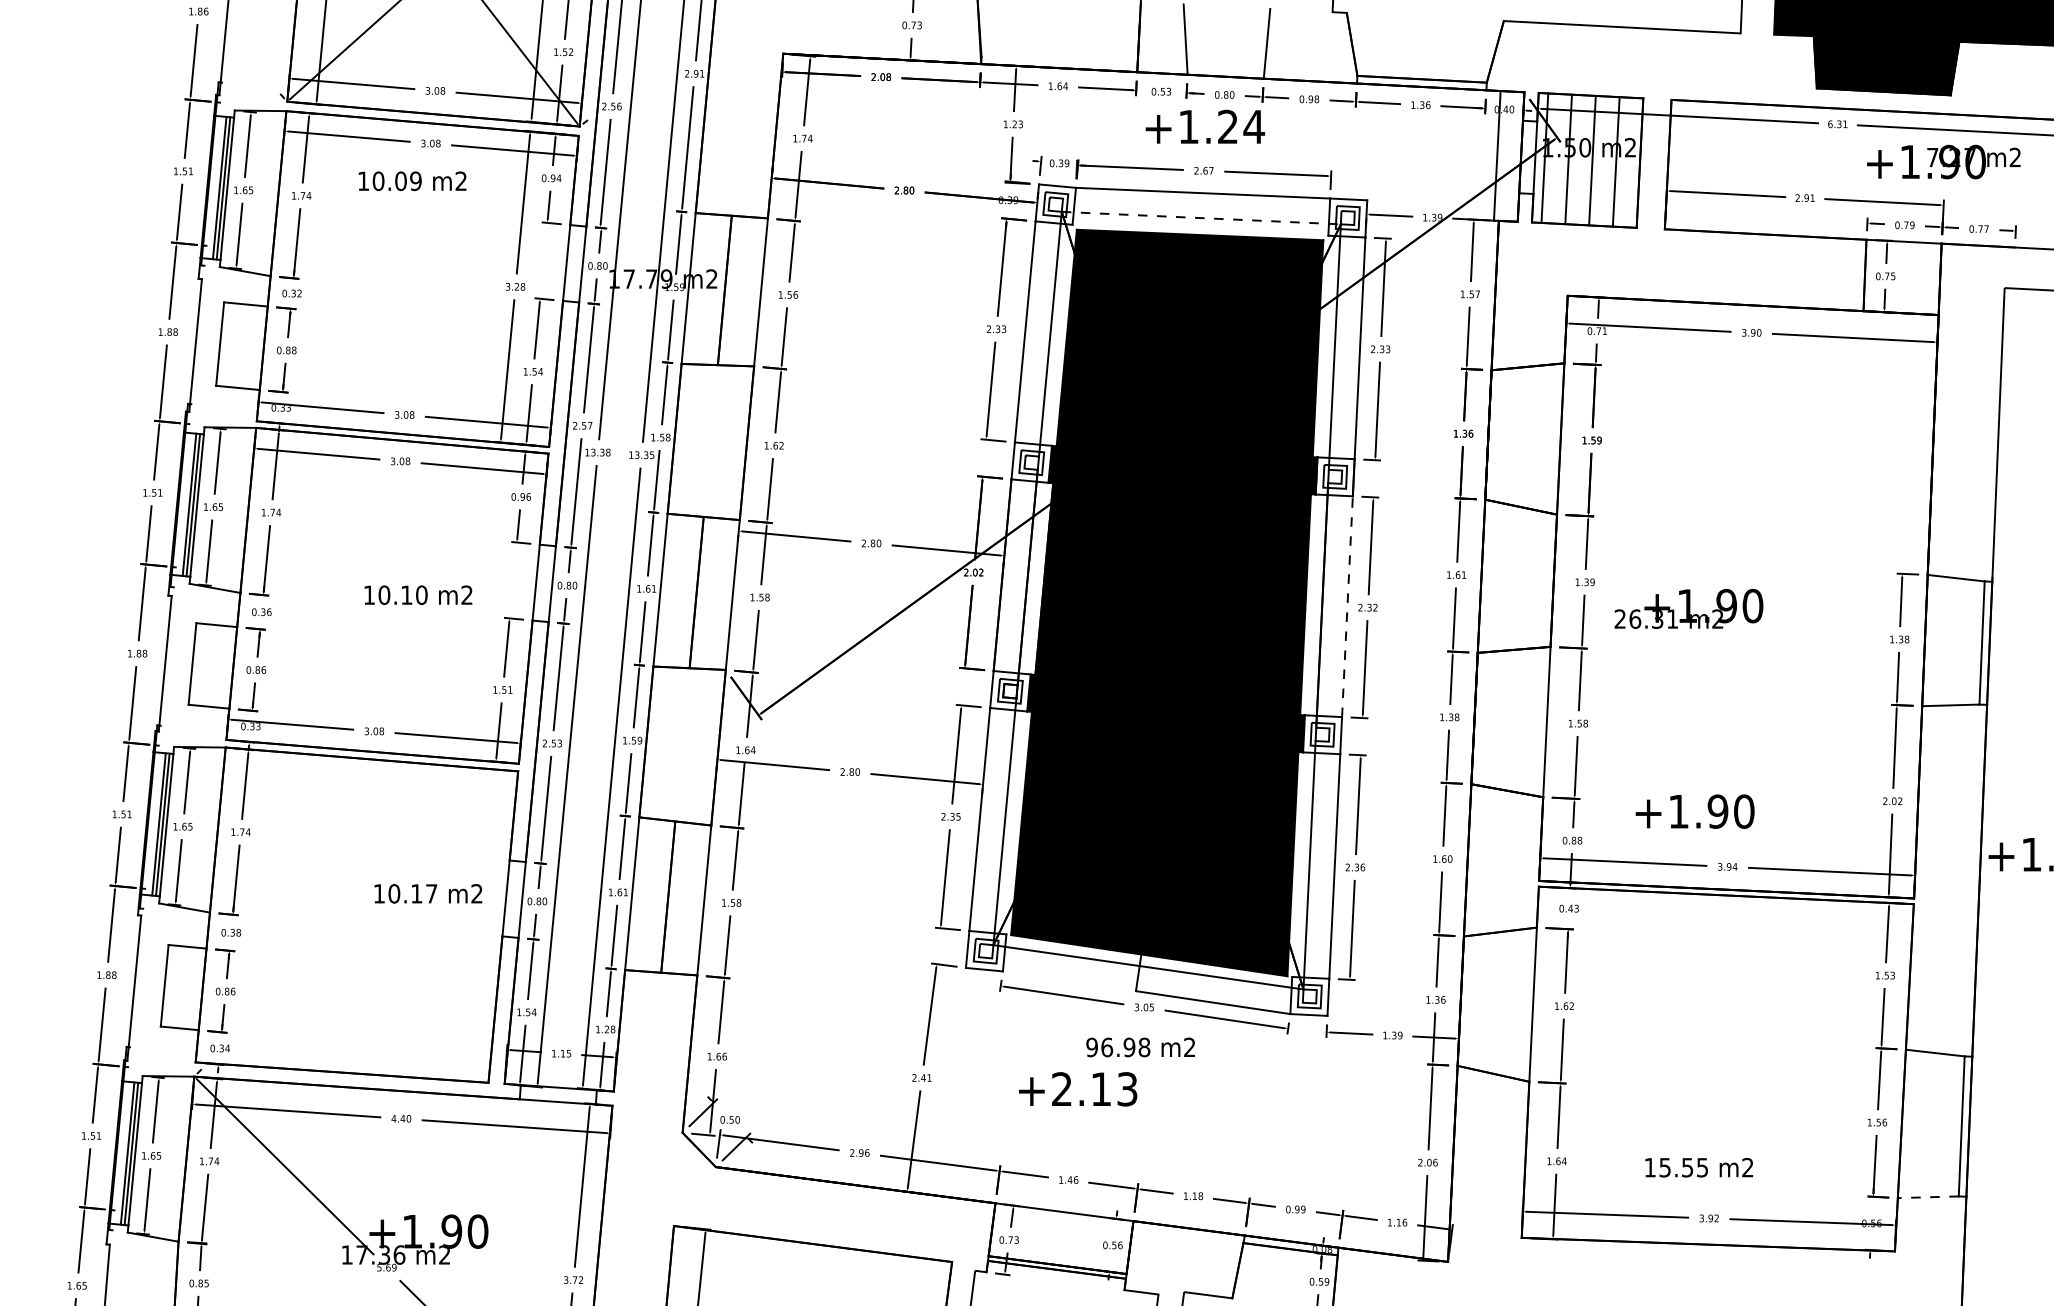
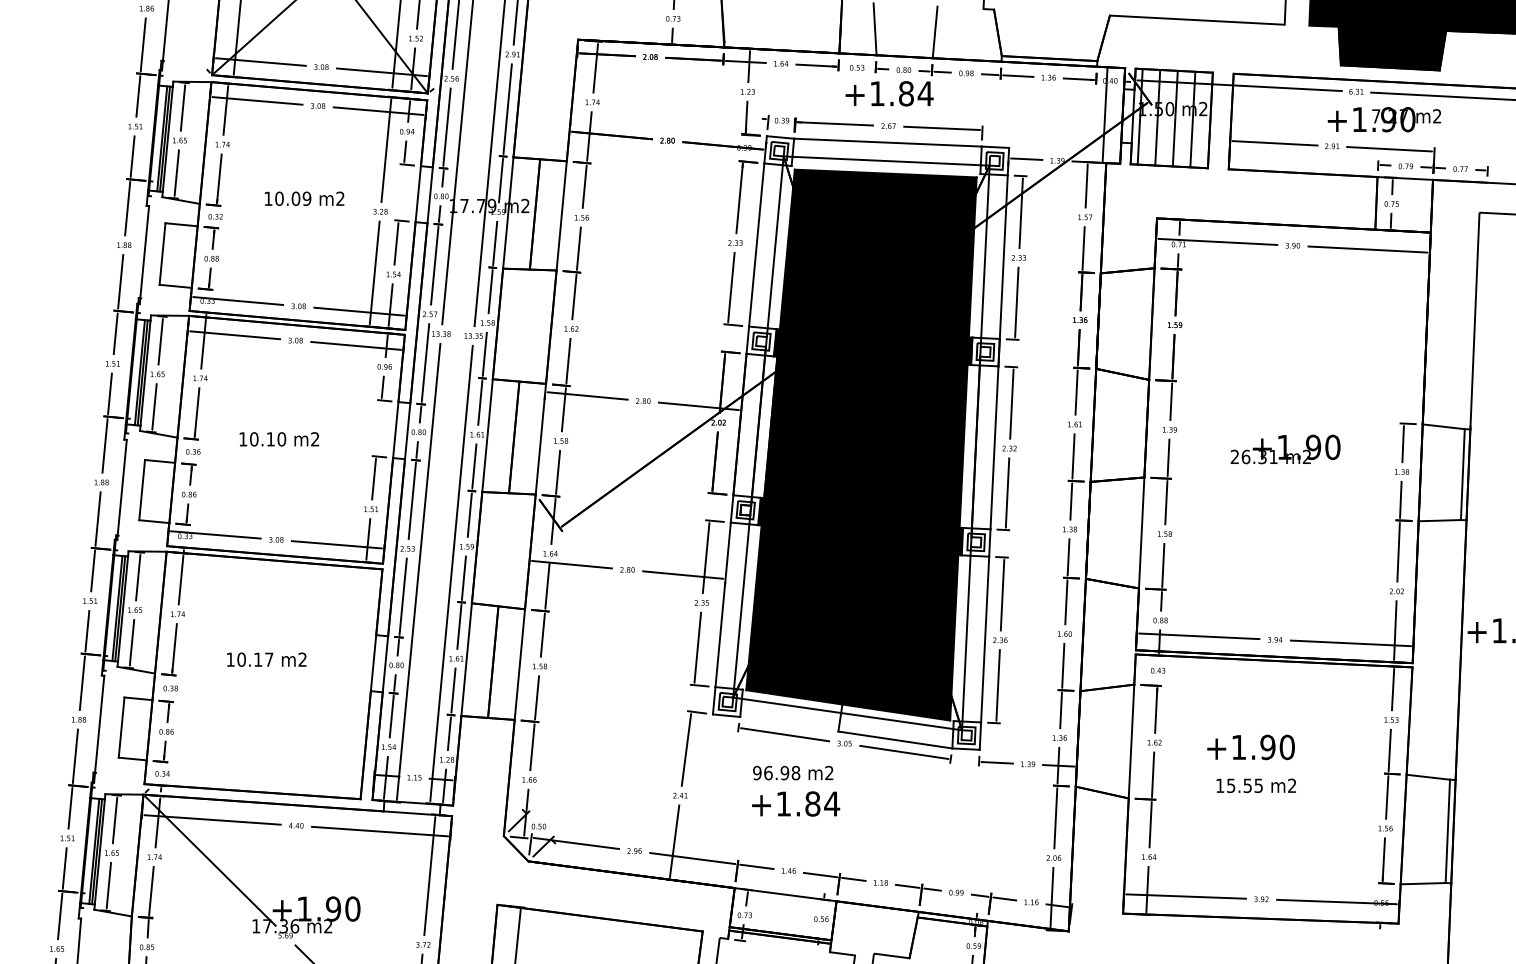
text: (1228, 126) -> (906, 93), +1.24 -> +1.84
text: (1943, 161) -> (1384, 119), moved
text: (412, 181) -> (304, 198), moved
line: (1201, 218) -> (886, 161), dashed -> solid
text: (418, 594) -> (279, 438), moved
line: (1347, 606) -> (994, 447), dashed -> solid
text: (1688, 608) -> (1285, 449), moved
text: (1694, 811) -> (1250, 747), moved
text: (428, 893) -> (266, 659), moved
text: (1140, 1047) -> (793, 773), moved
text: (1095, 1089) -> (808, 804), +2.13 -> +1.84
text: (1699, 1167) -> (1256, 785), moved
line: (1927, 1197) -> (1422, 883), dashed -> solid

